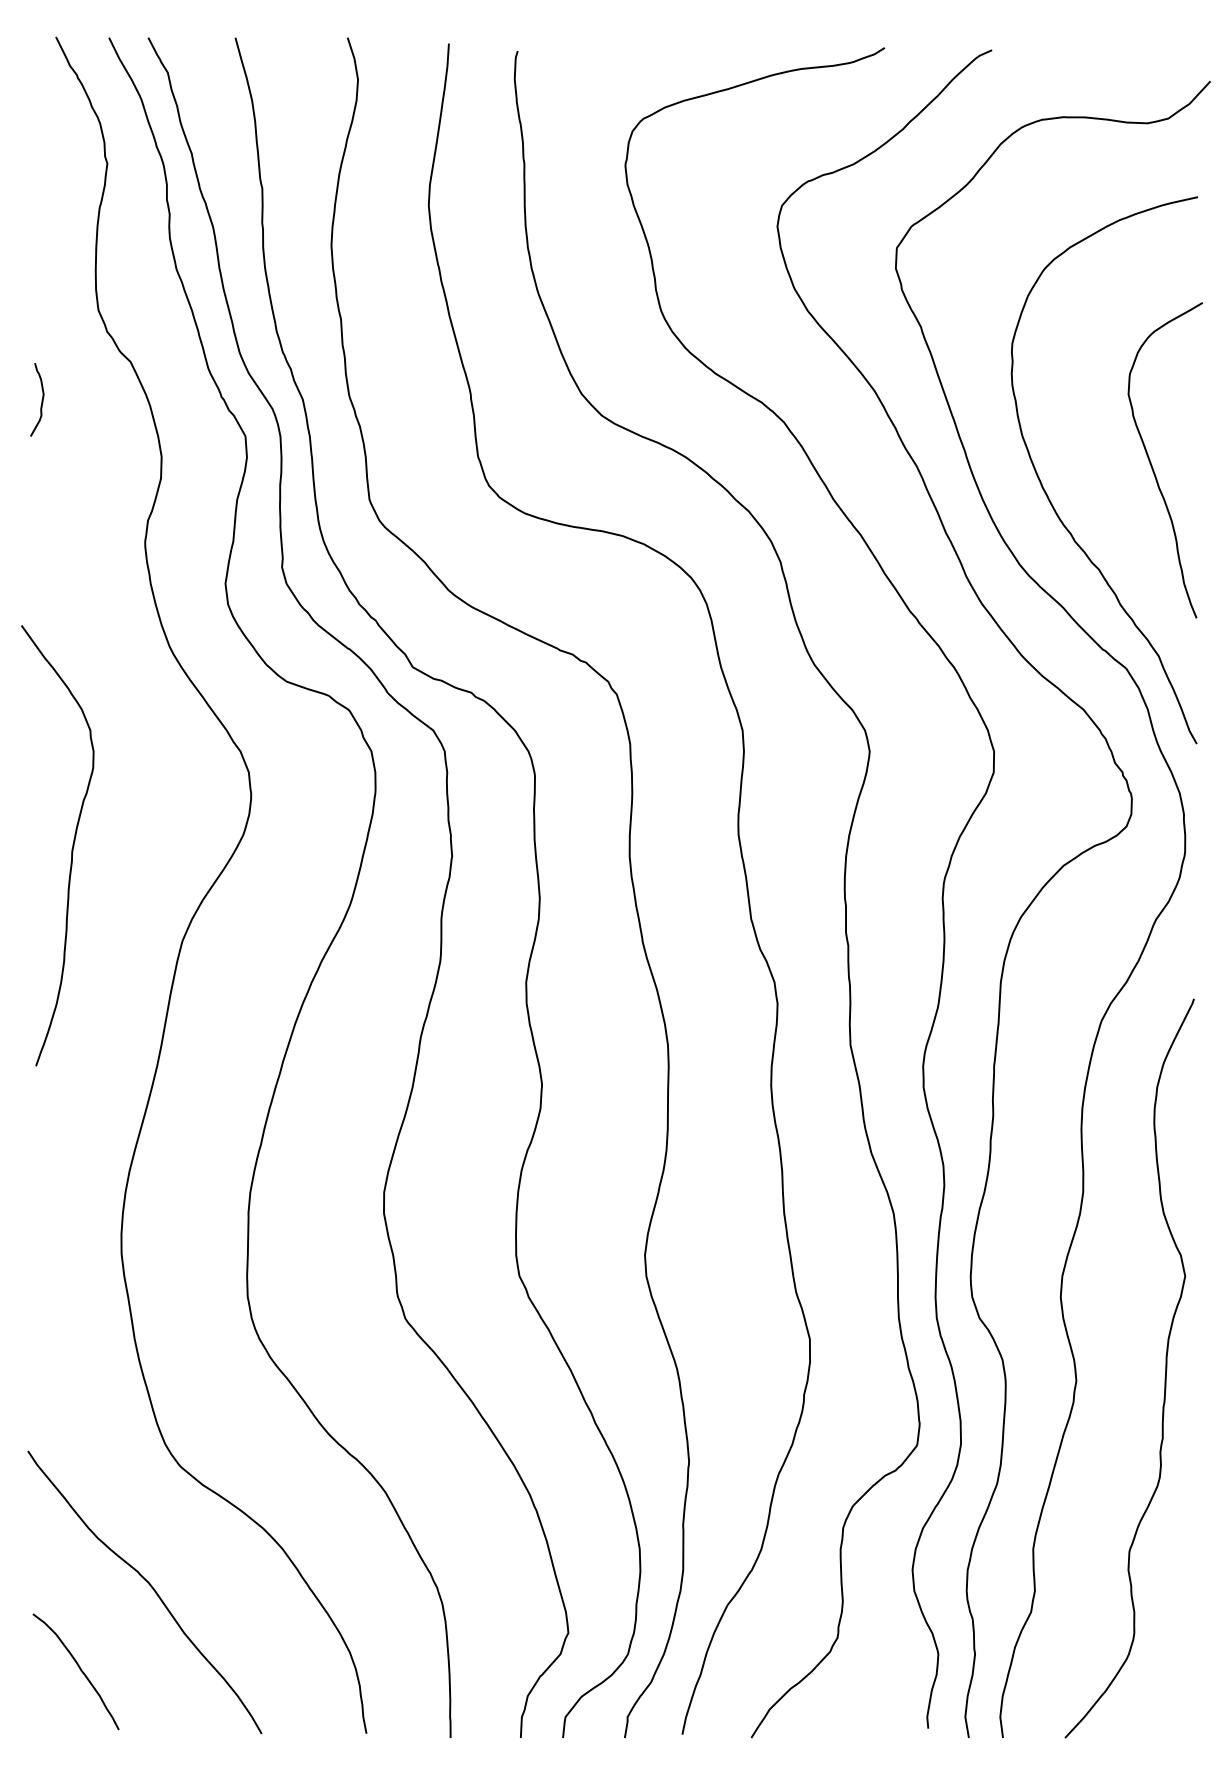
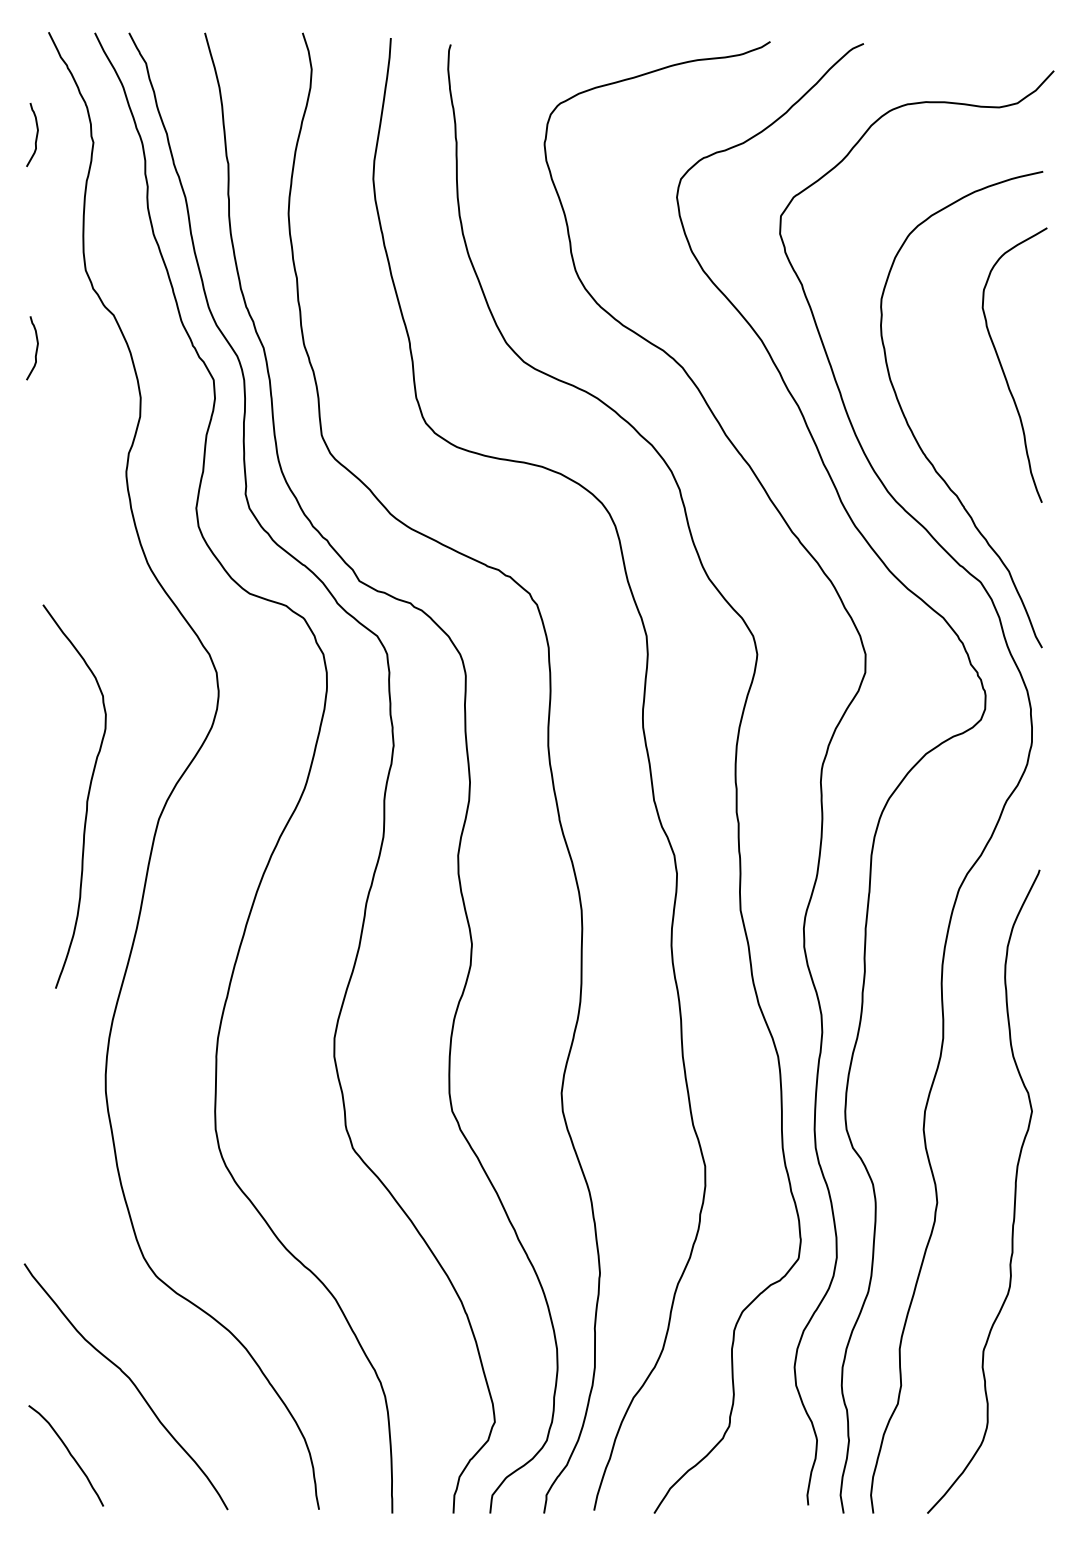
curve: (41, 155) -> (36, 135), added
curve: (1152, 465) -> (1003, 369), moved
curve: (71, 849) -> (86, 799), moved

